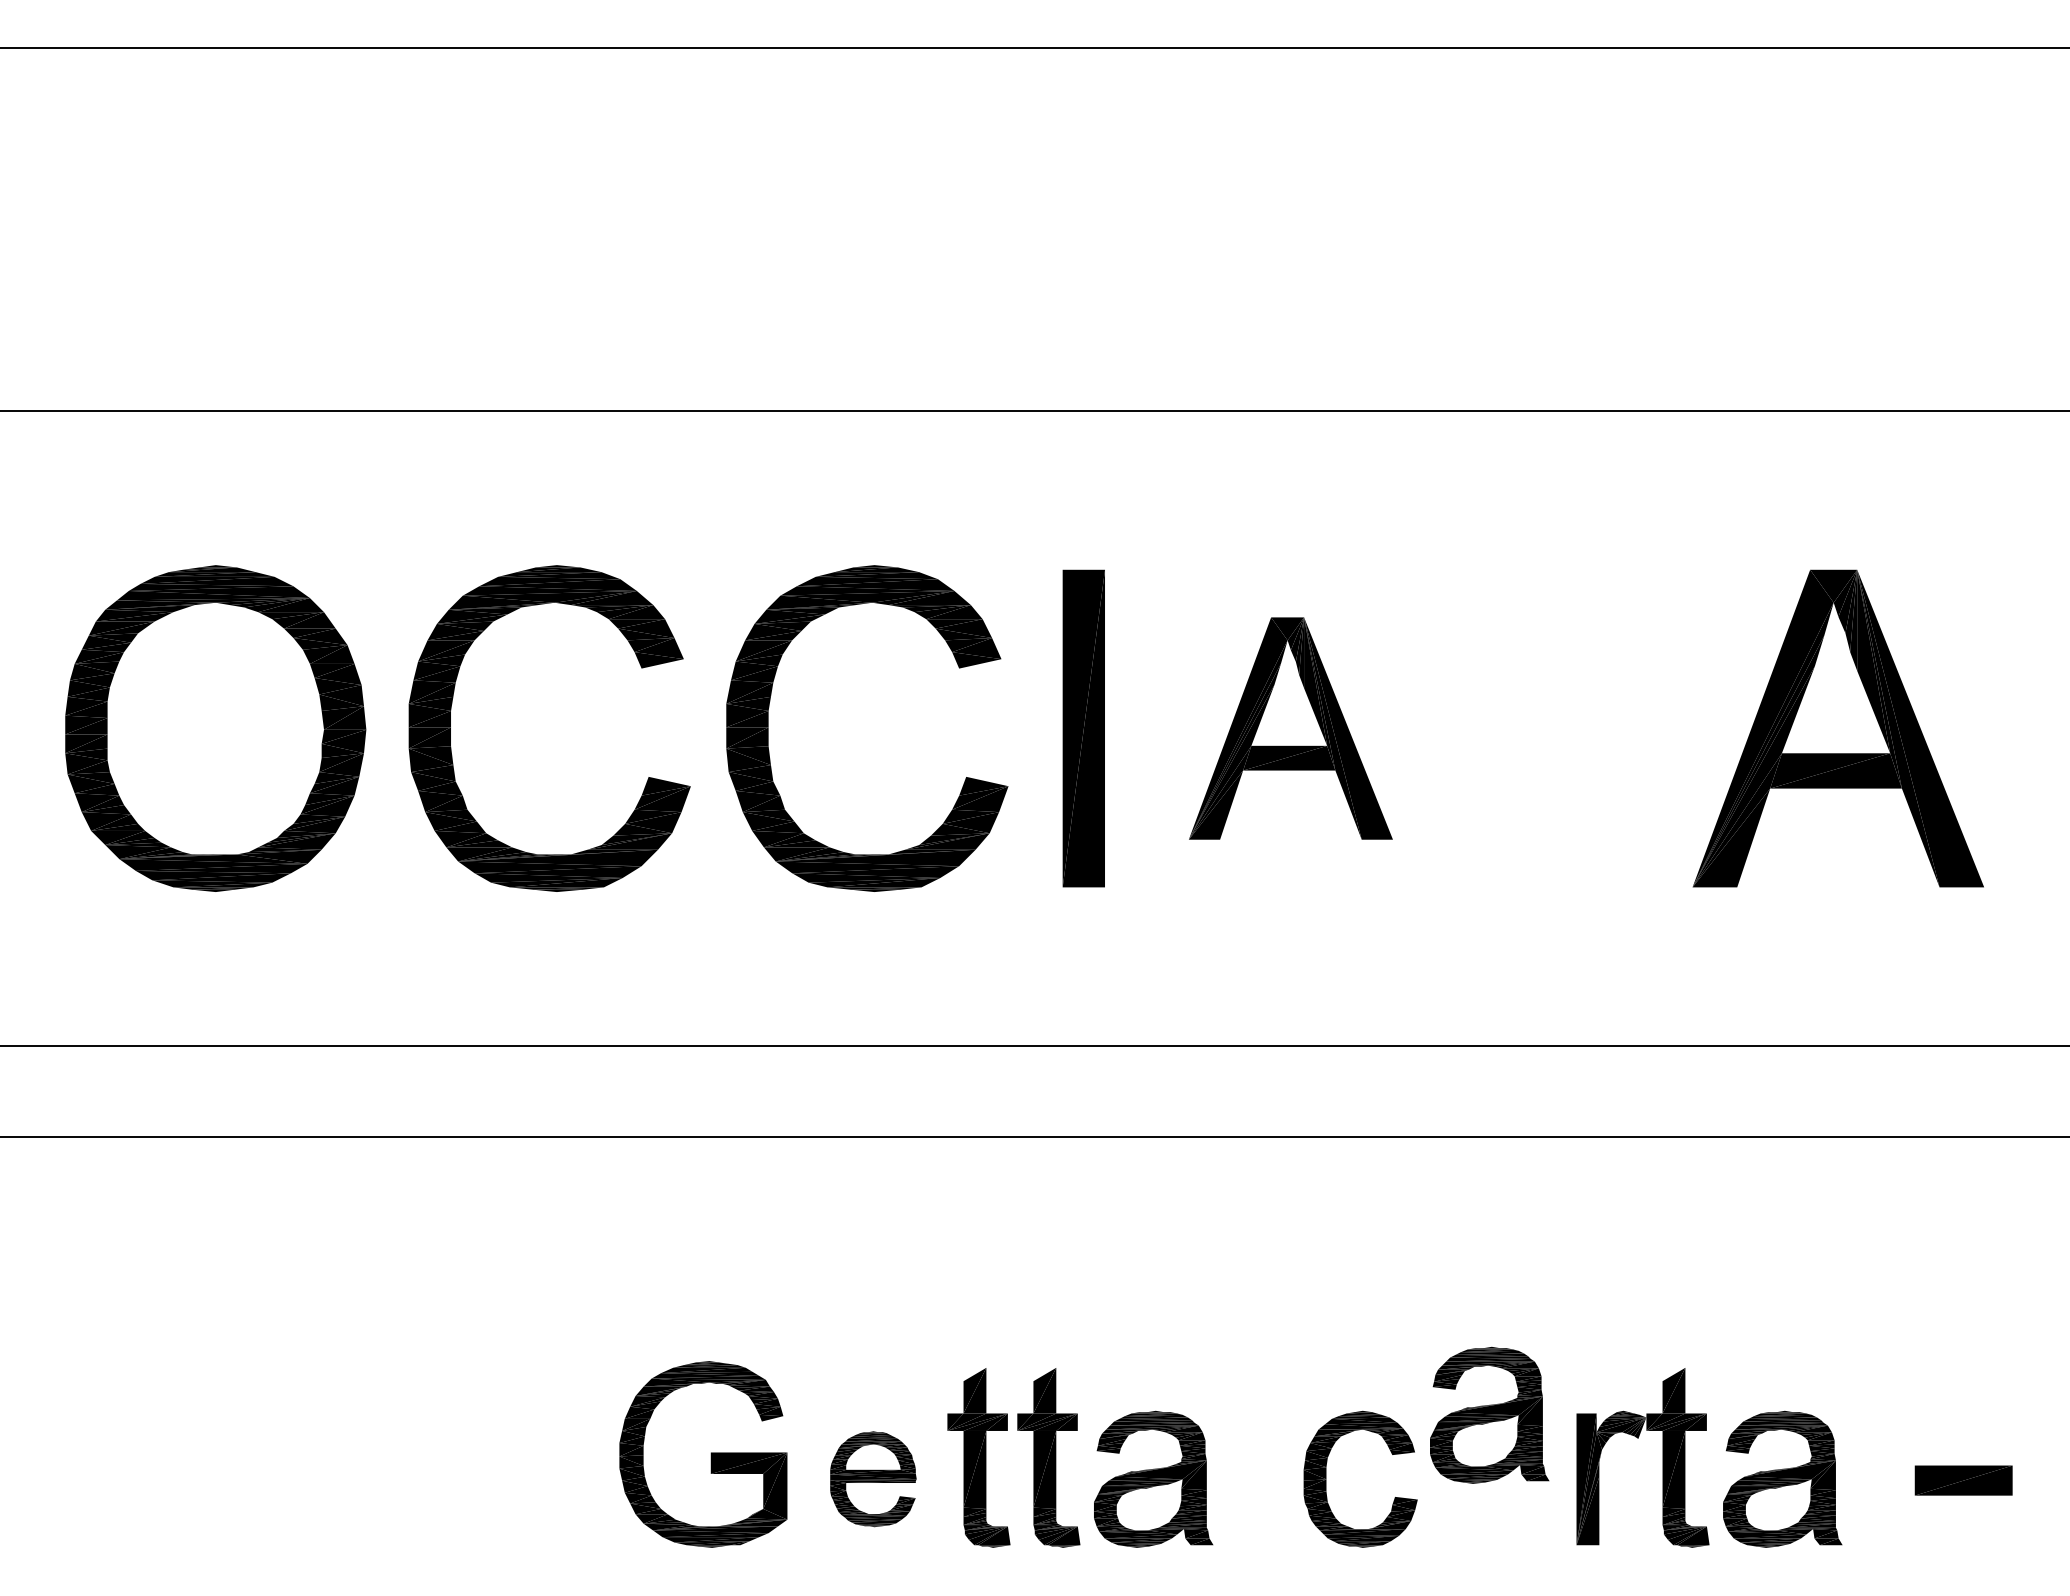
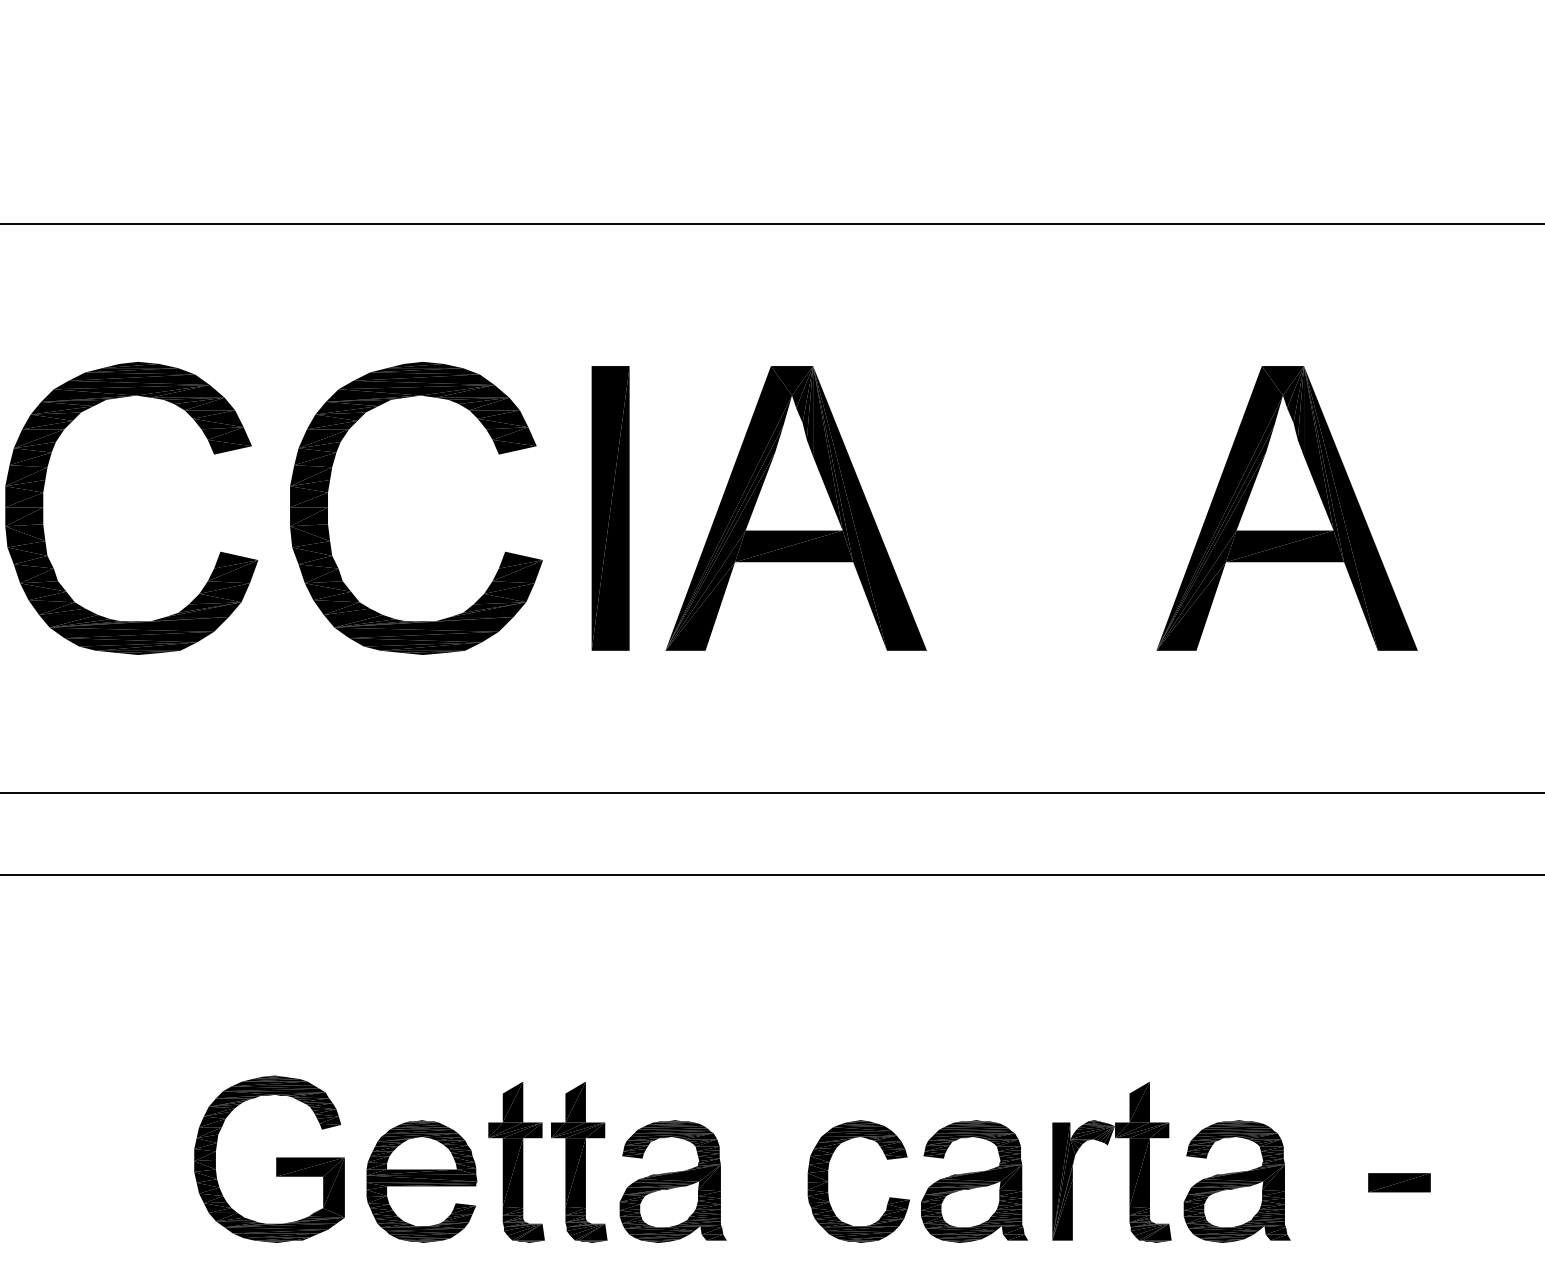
part: (1290, 728) -> (795, 508), size x1.43
part: (1489, 1414) -> (974, 1180), moved
part: (873, 1478) -> (422, 1180), size x1.43
part: (1963, 1480) -> (1399, 1182), size x0.71

